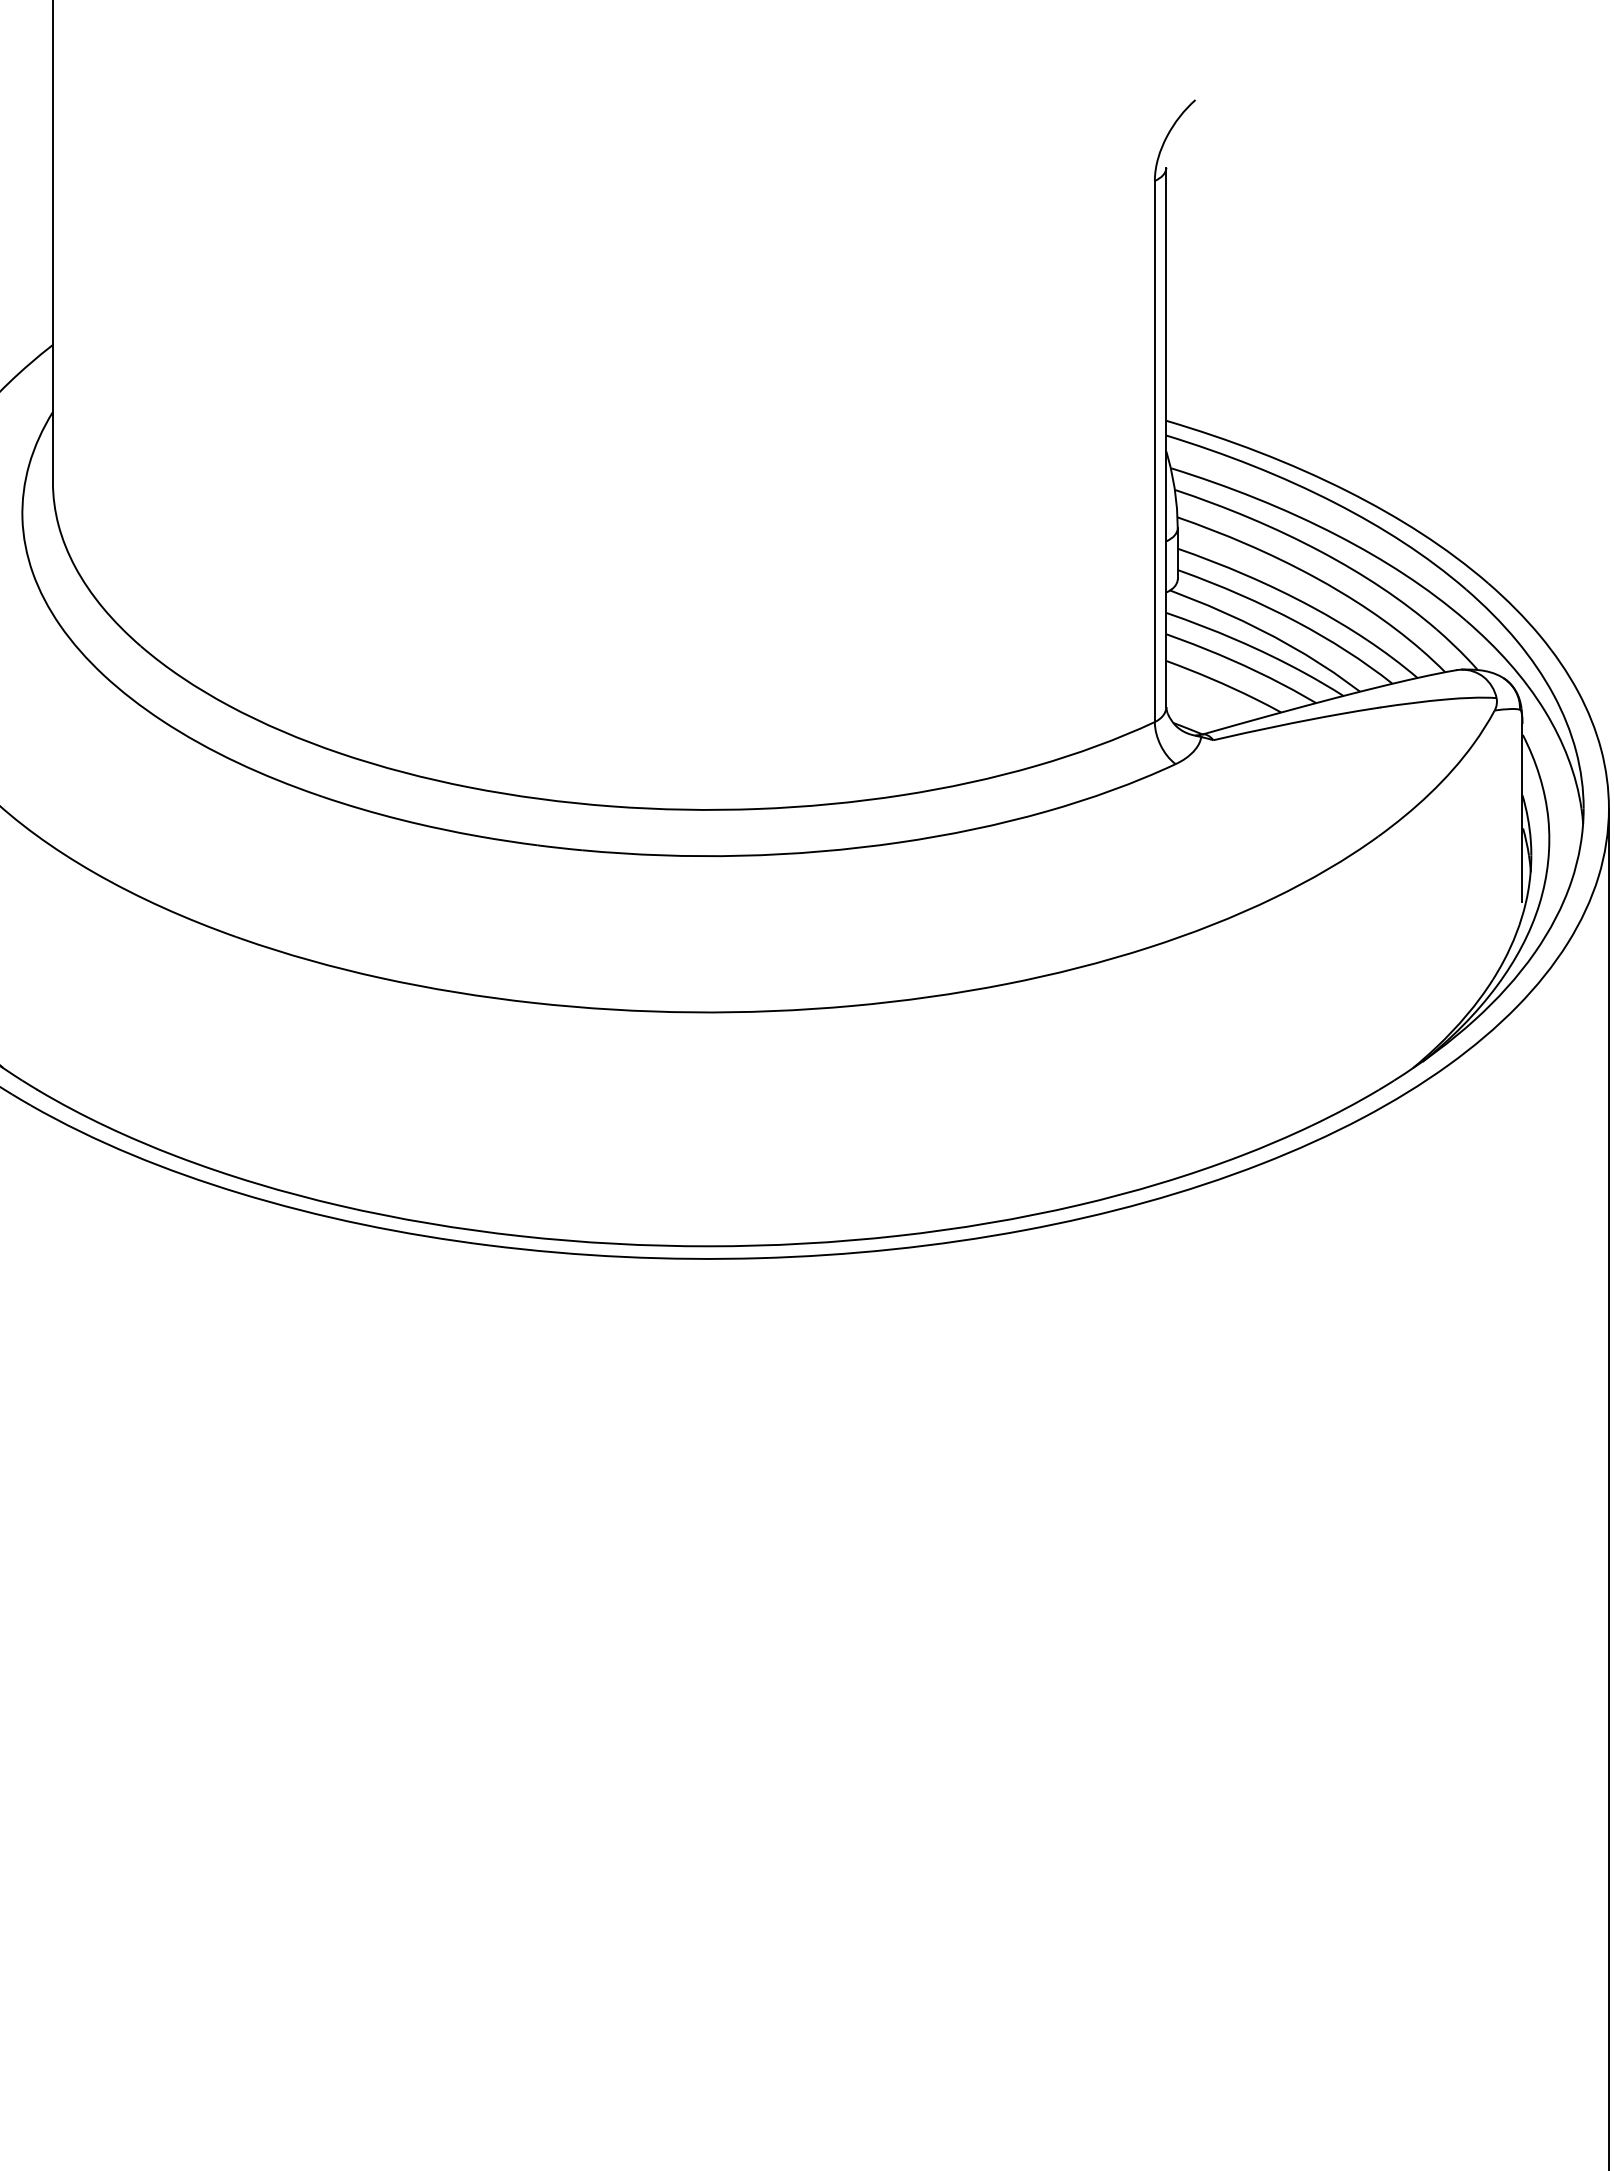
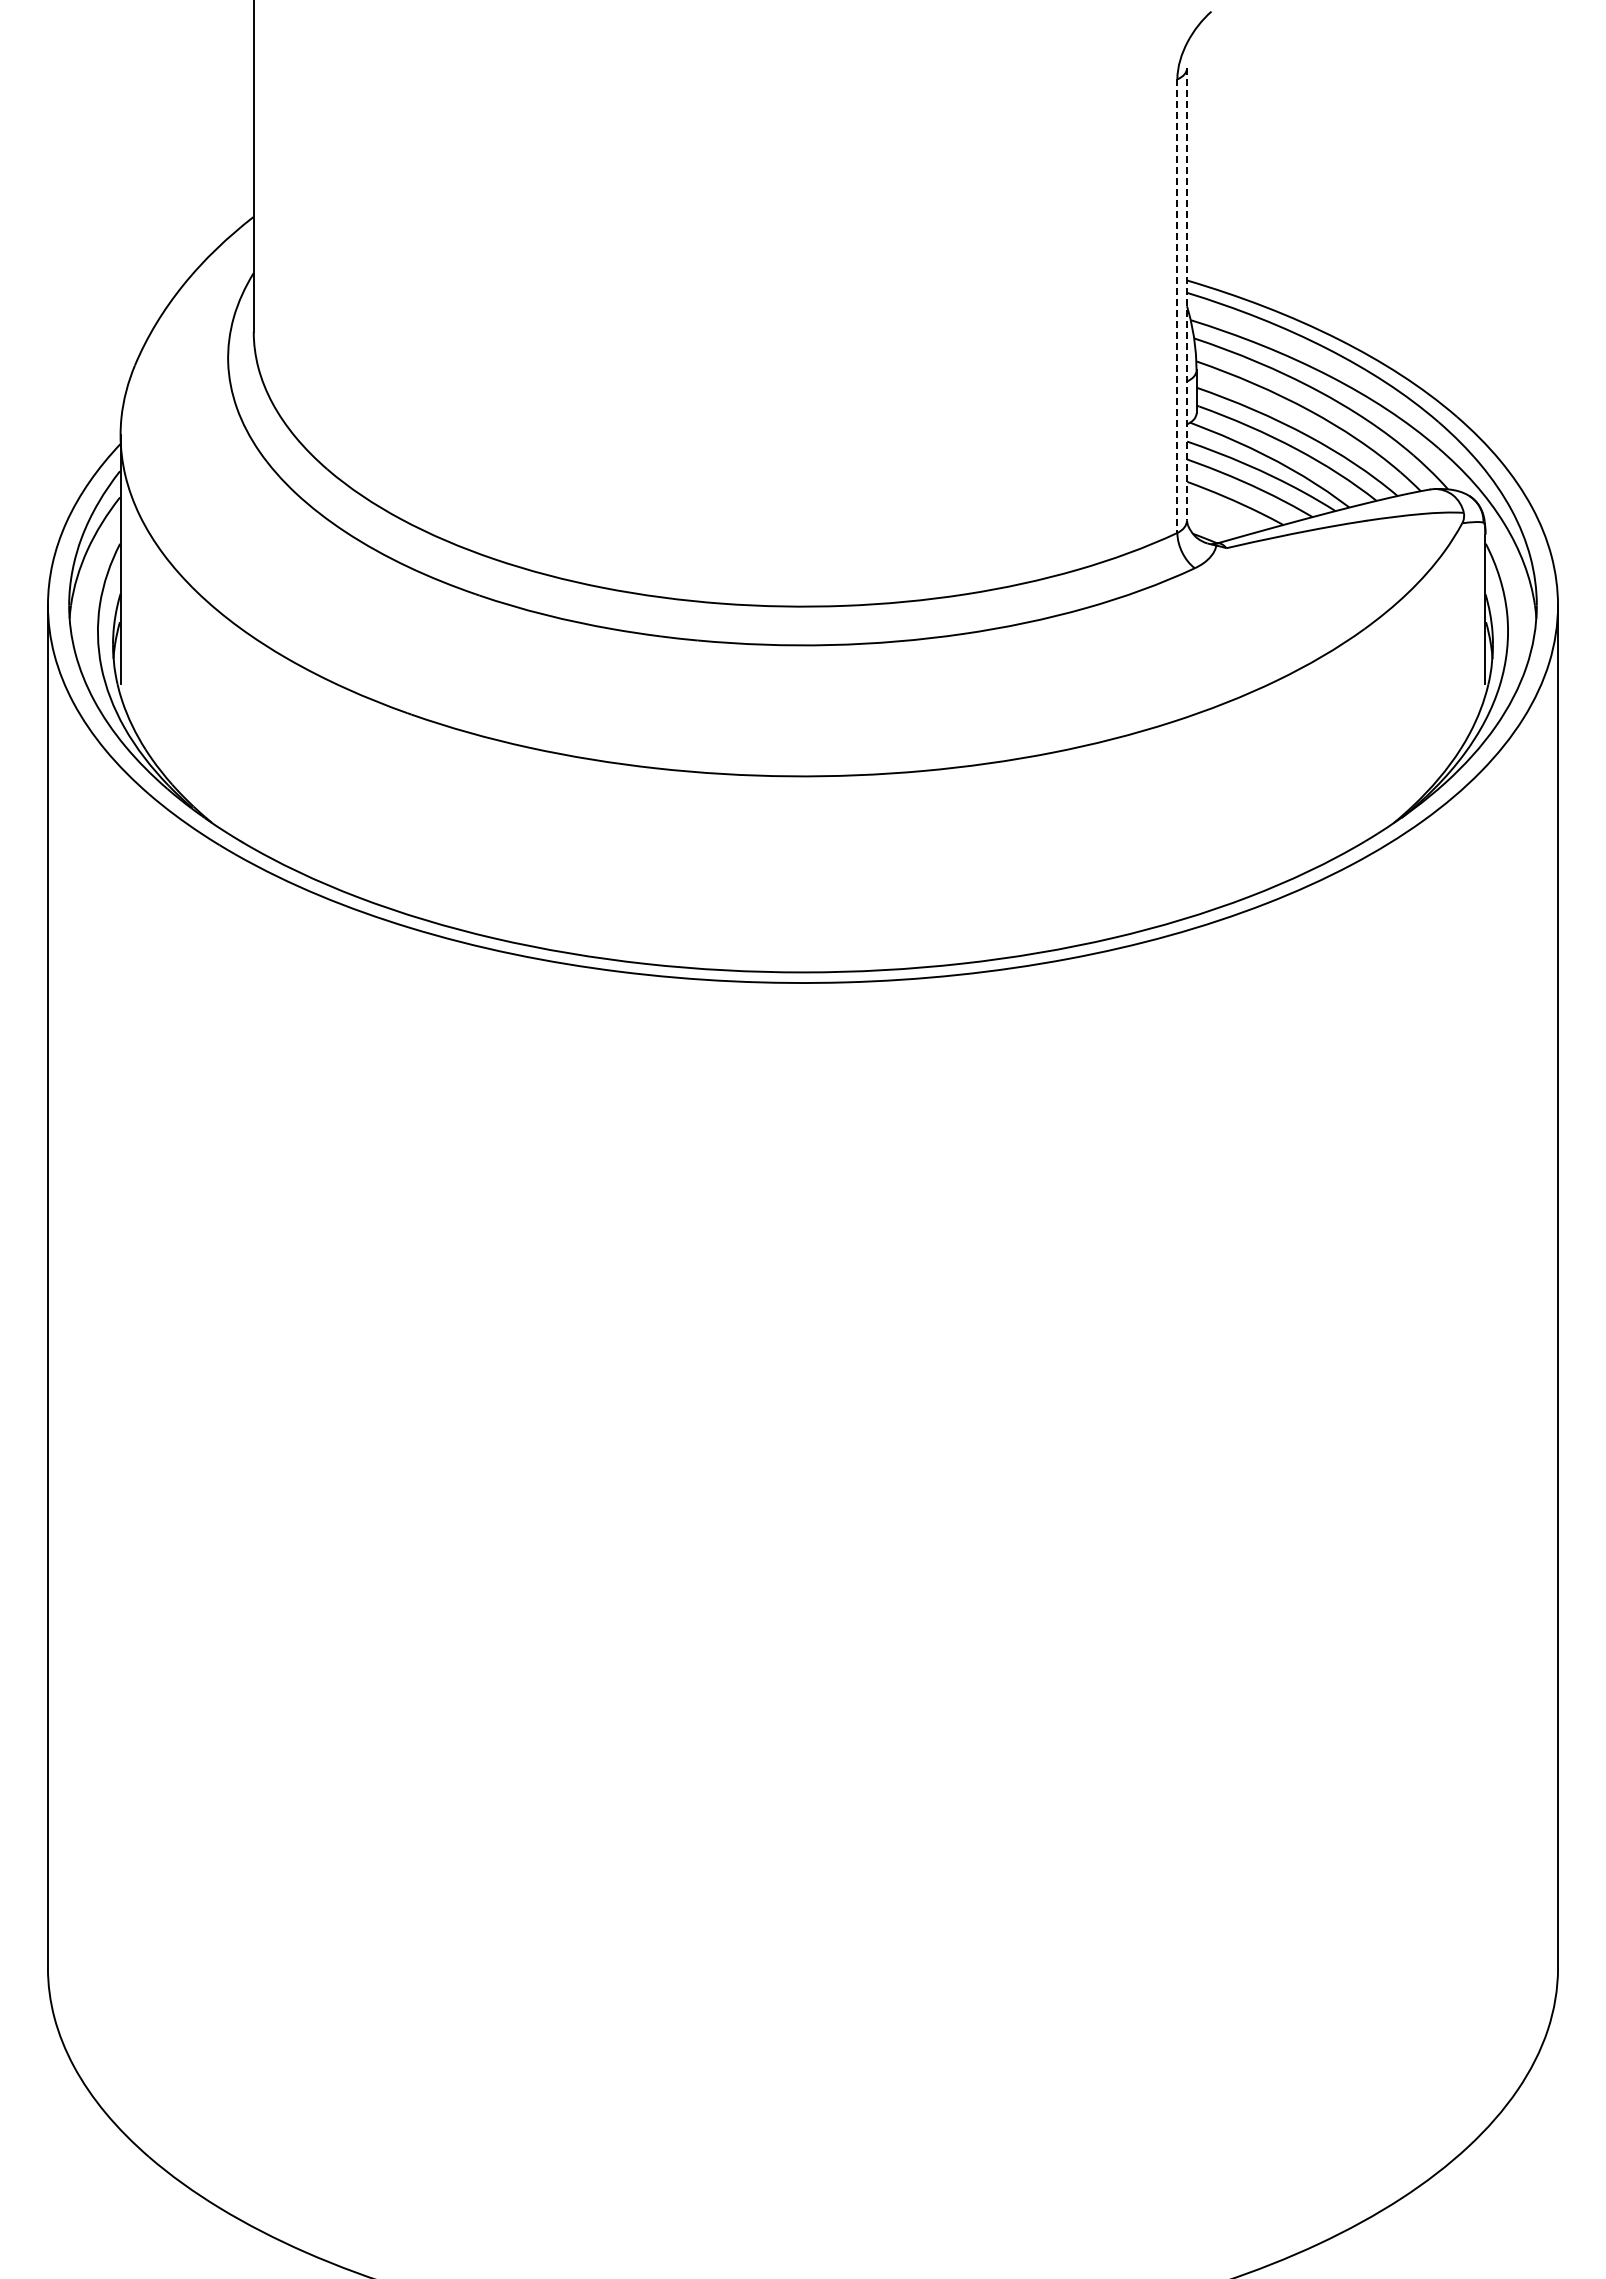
line: (1166, 437) -> (1187, 294), solid -> dashed
line: (1154, 451) -> (1177, 306), solid -> dashed

